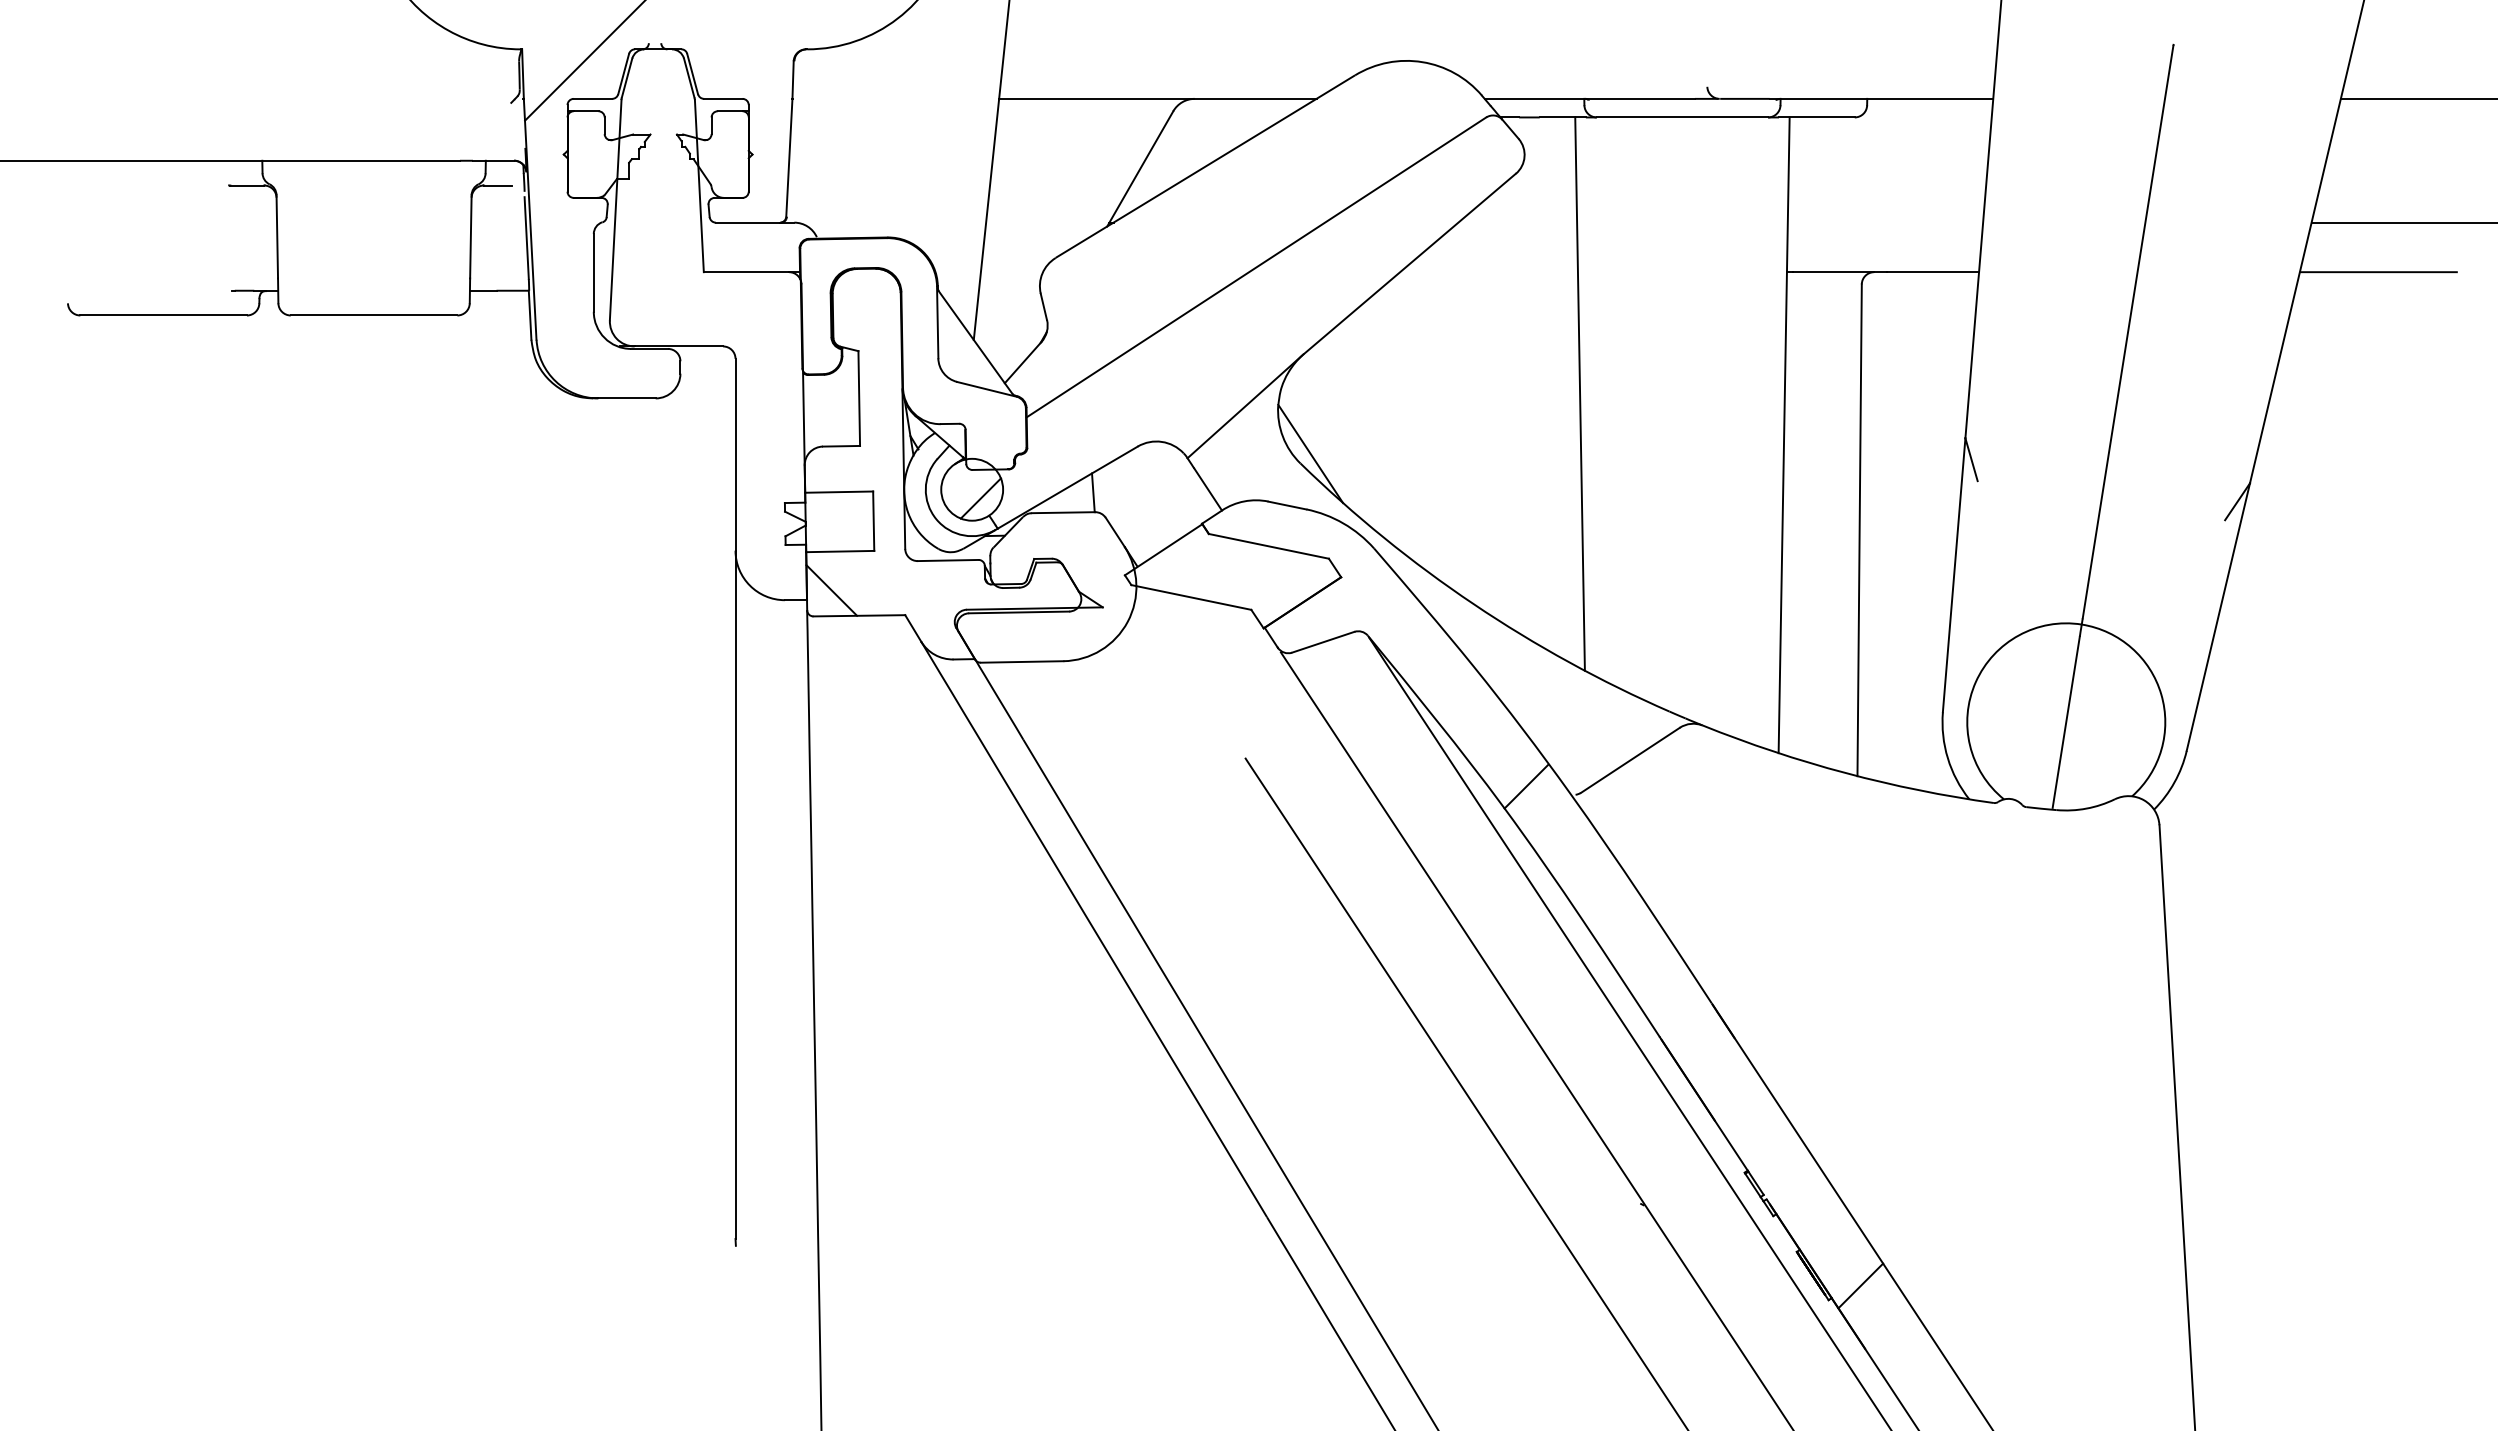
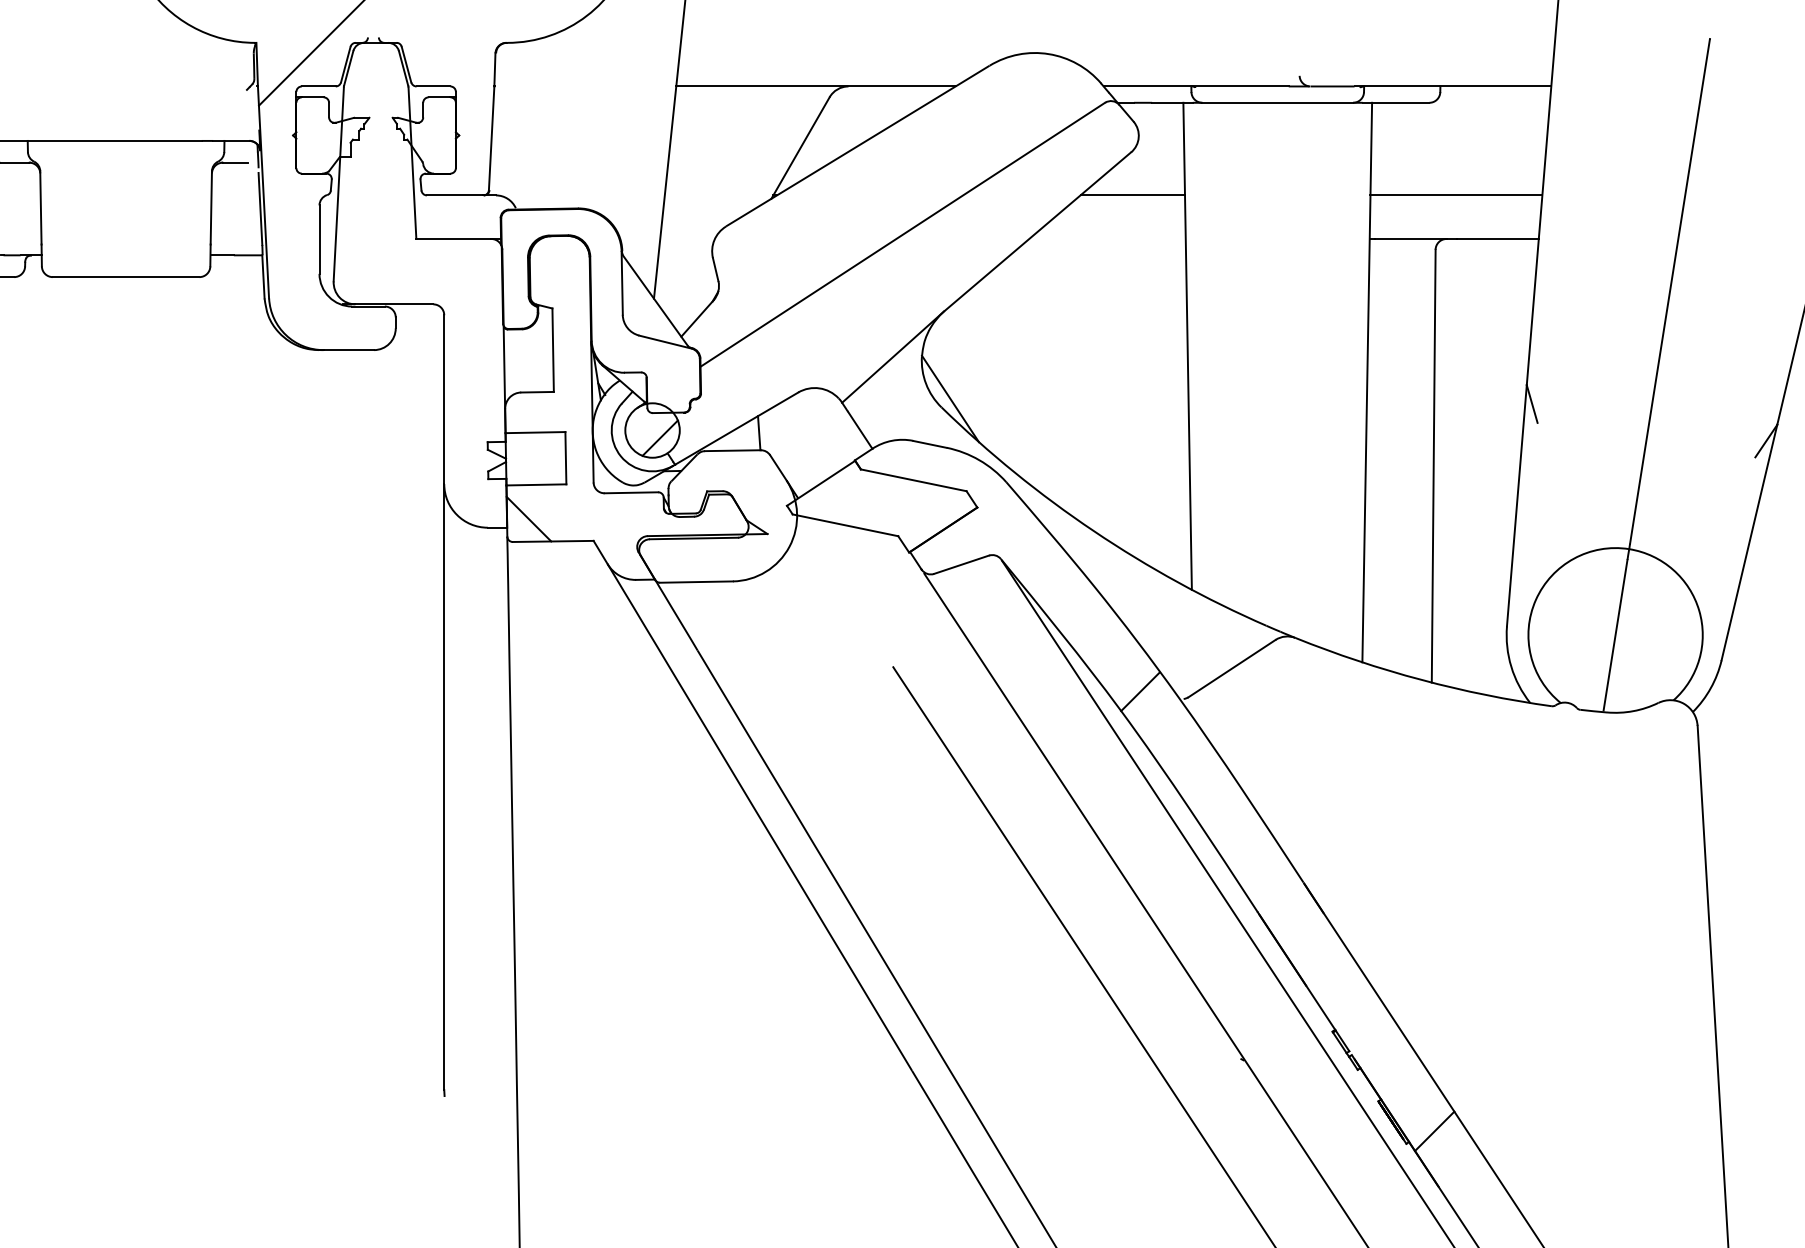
line: (1517, 222) -> (1132, 195), added
line: (1885, 222) -> (1456, 195), added

